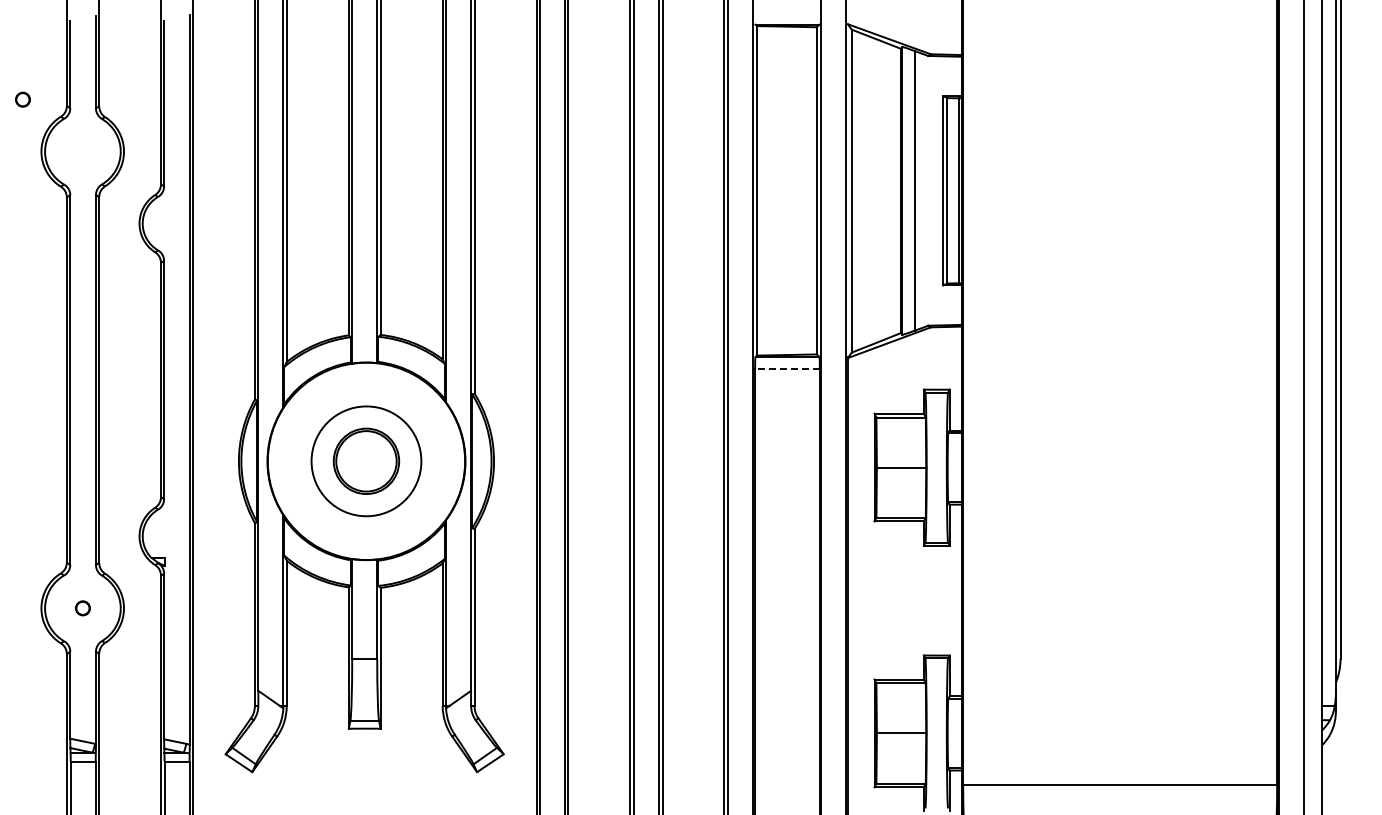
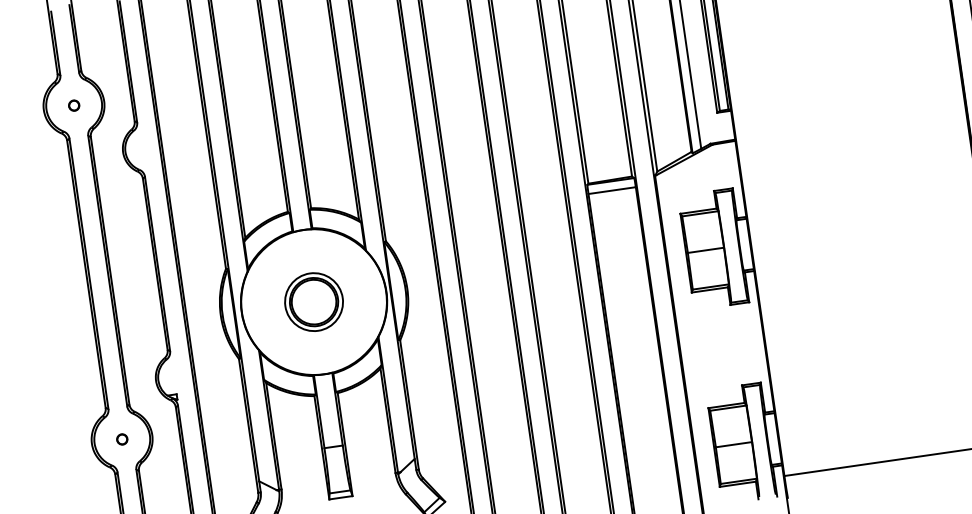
circle: (22, 99) -> (73, 105), moved
line: (786, 369) -> (611, 190), dashed -> solid
circle: (366, 461) -> (314, 302), size x0.71

